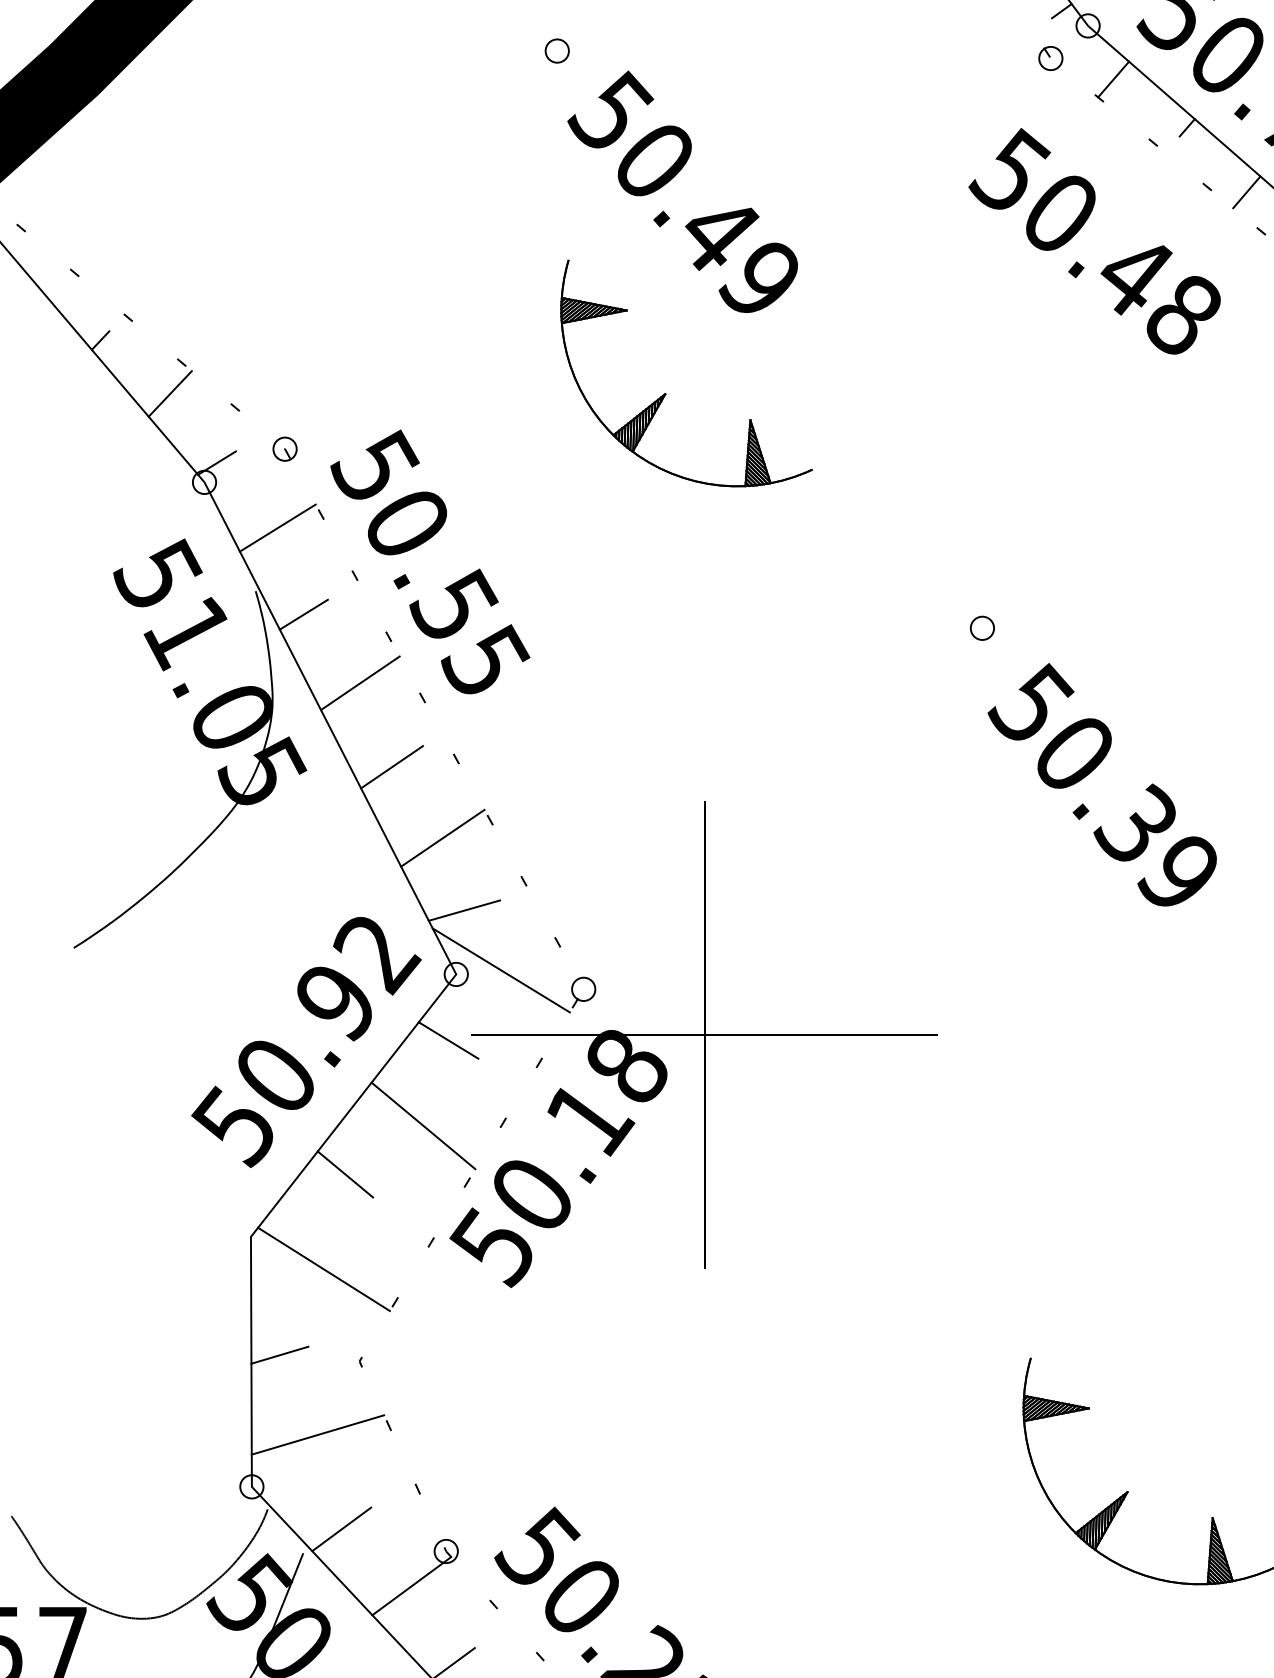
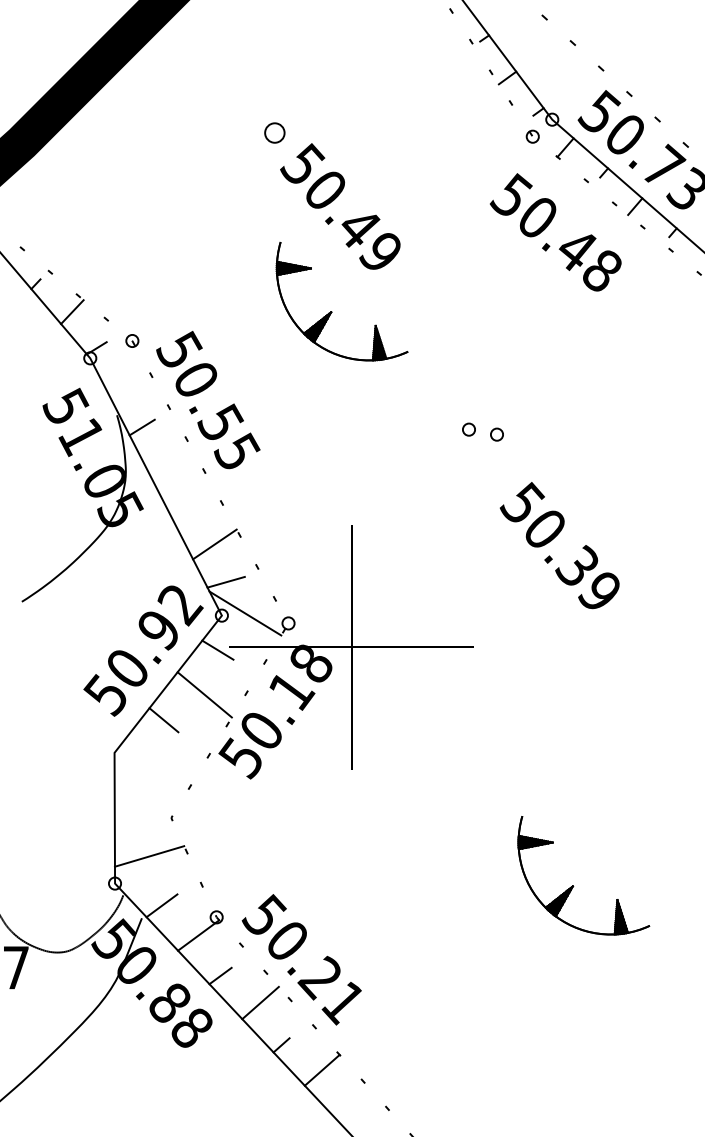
circle: (556, 50) -> (274, 132), size x1.6
line: (277, 526) -> (128, 381), removed
circle: (927, 618) -> (468, 429), added
line: (359, 683) -> (171, 463), removed
line: (392, 767) -> (188, 507), removed
text: (1101, 784) -> (559, 545), moved
line: (323, 1268) -> (152, 769), removed
line: (279, 1354) -> (129, 814), removed

